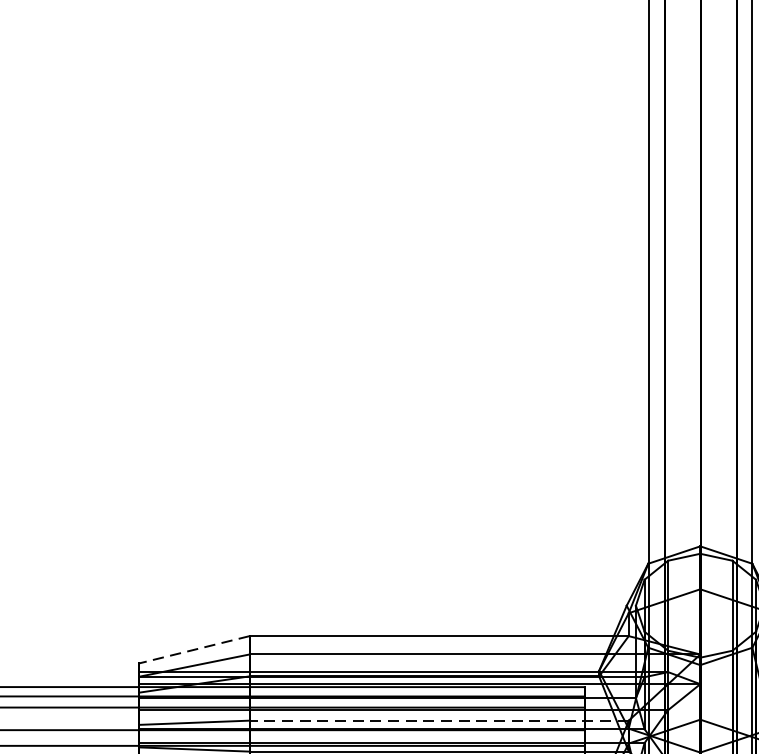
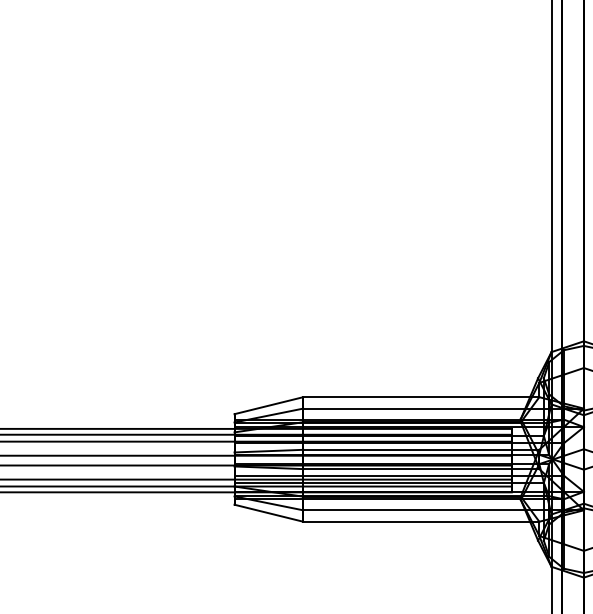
line: (193, 649) -> (268, 405), dashed -> solid
line: (437, 720) -> (420, 449), dashed -> solid

